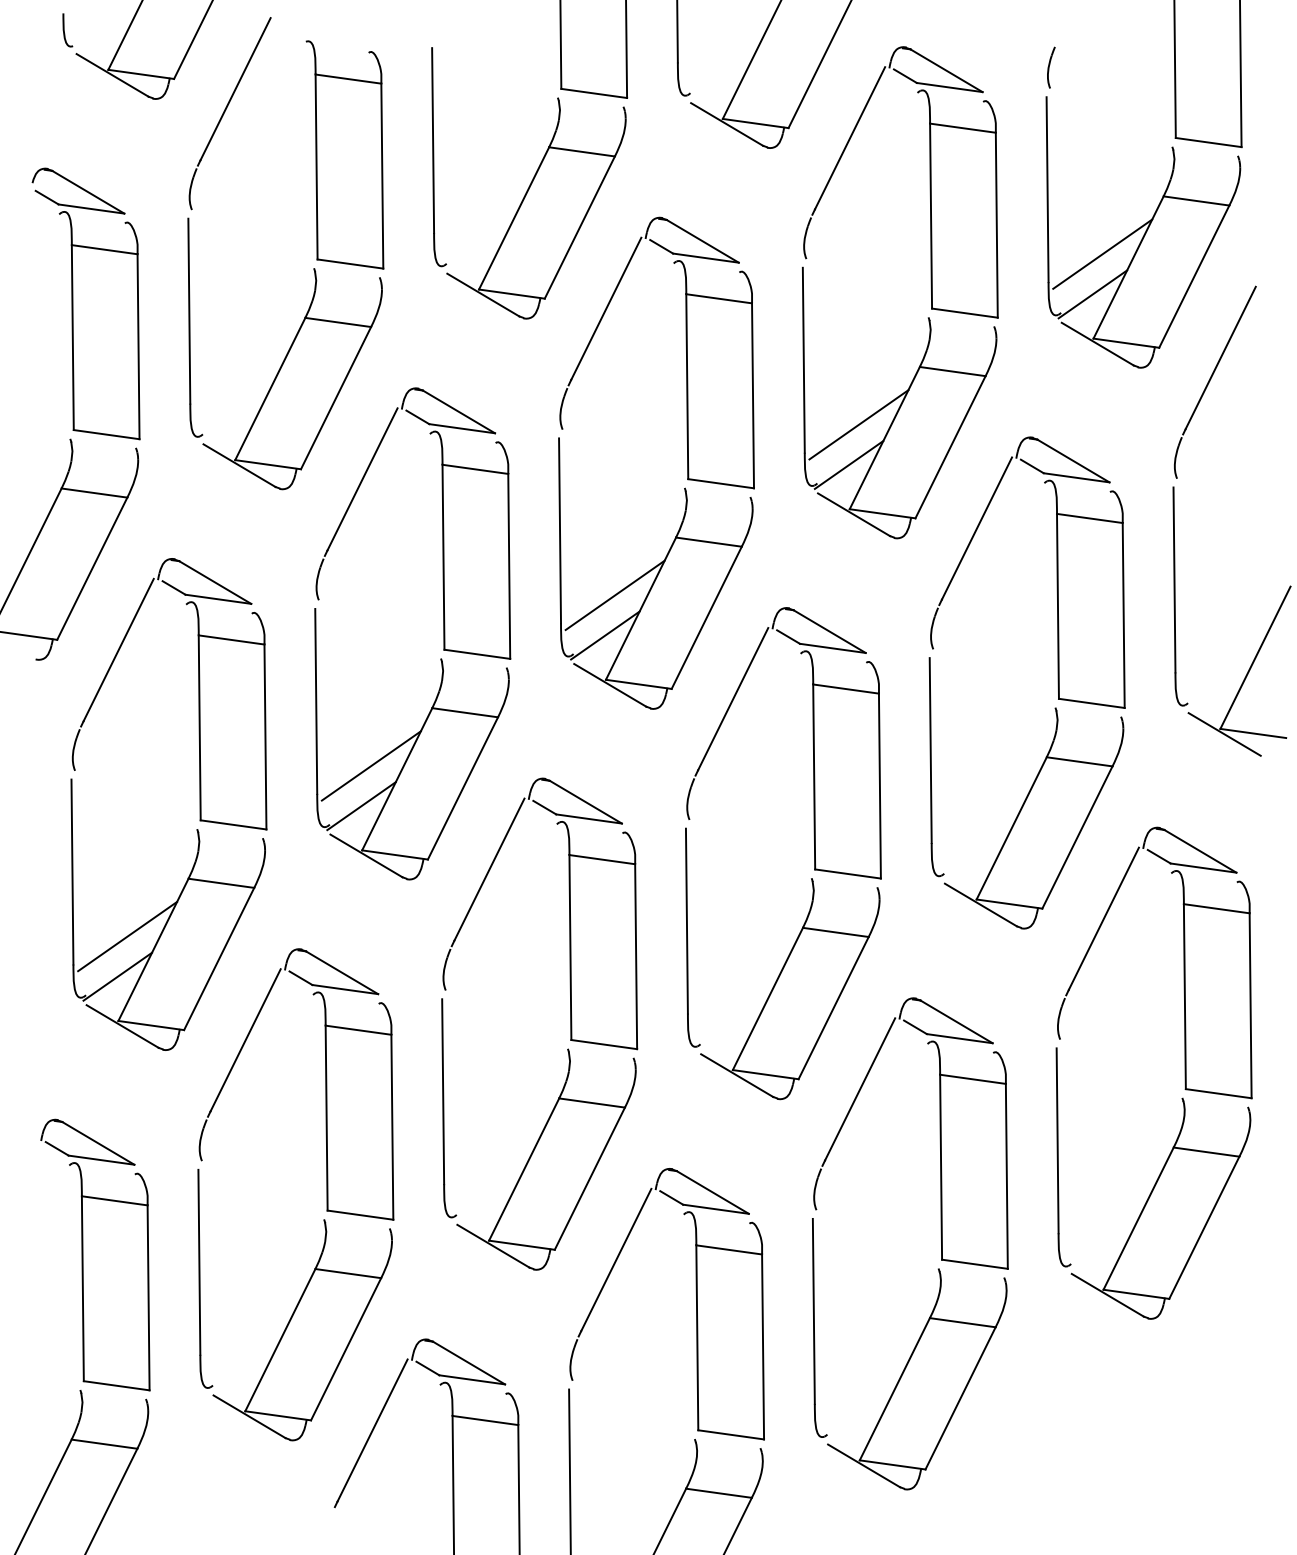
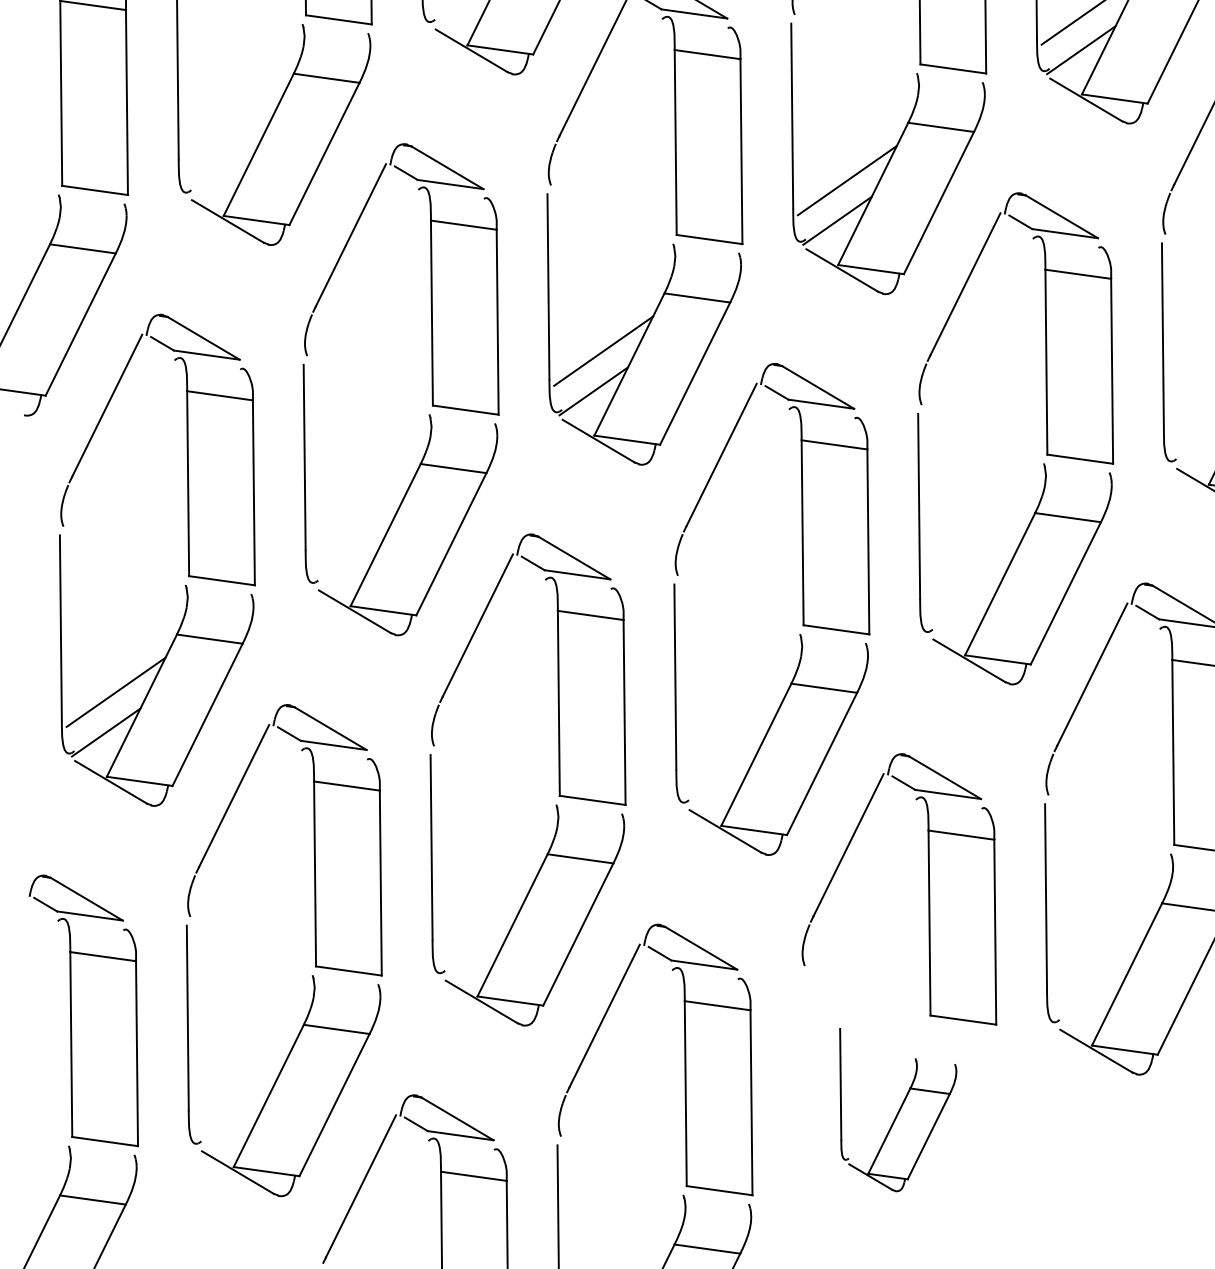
line: (370, 765) -> (358, 521), removed
line: (361, 806) -> (349, 562), removed
part: (909, 1354) -> (897, 1110), size x0.6

